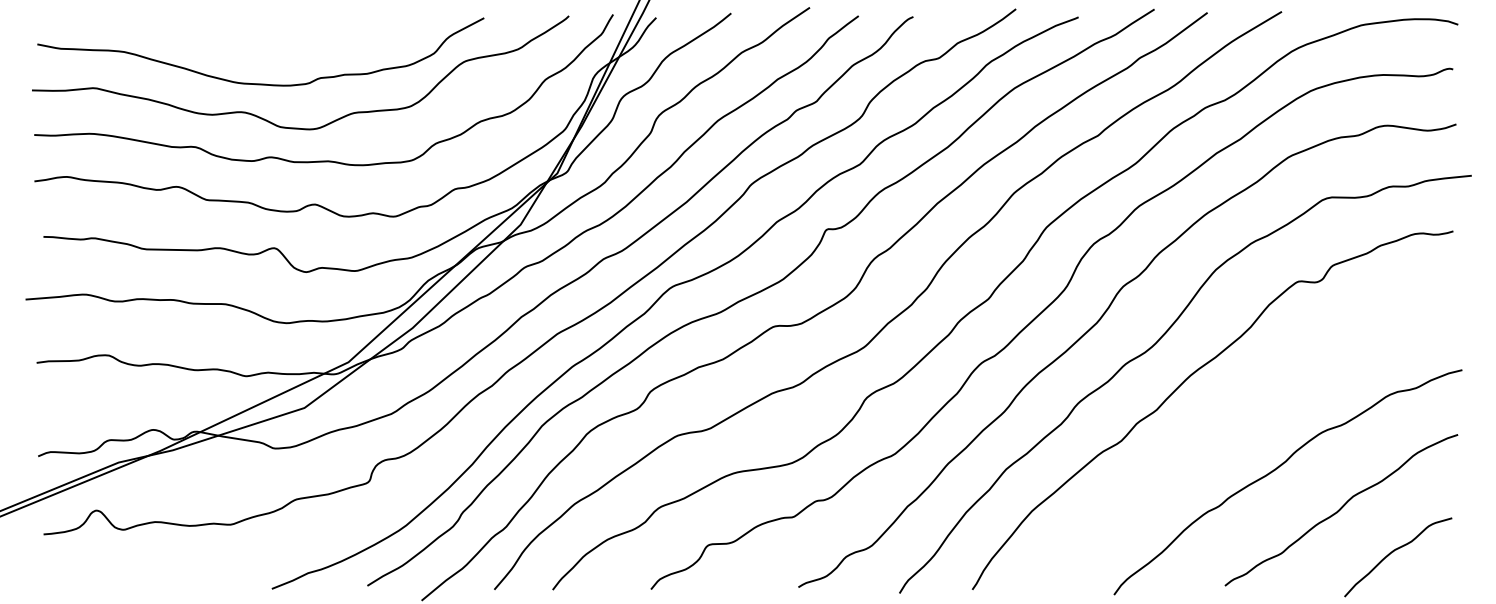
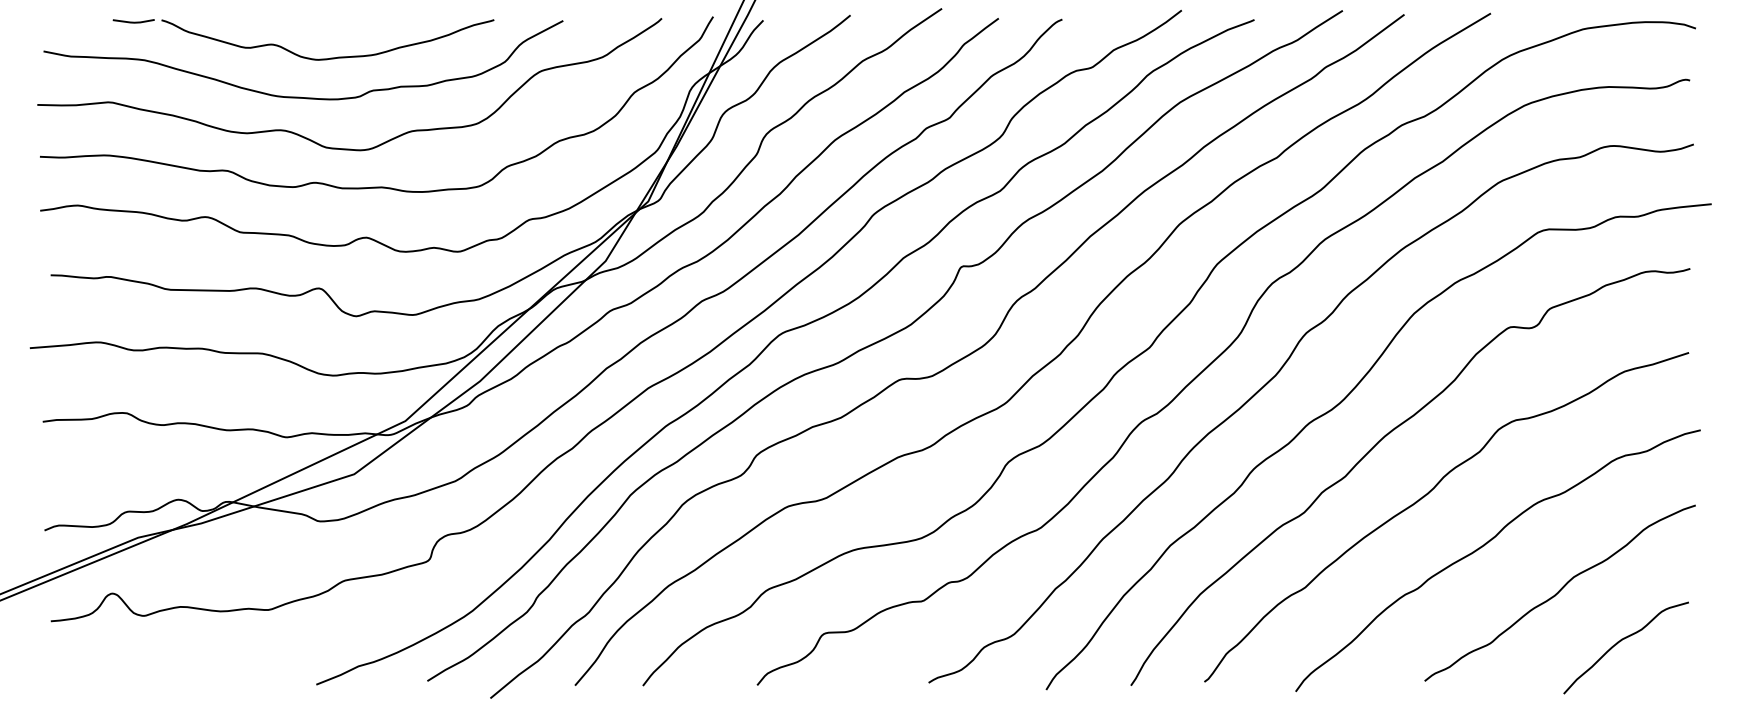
part: (254, 46) -> (296, 53), added
curve: (1227, 426) -> (1427, 495), added

